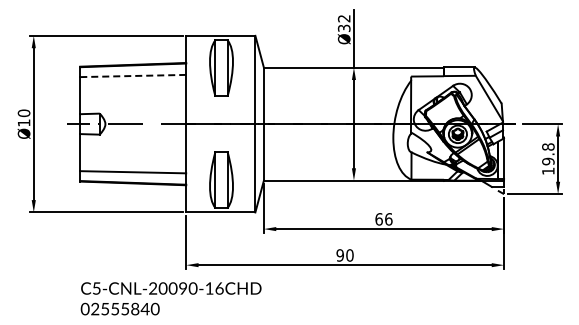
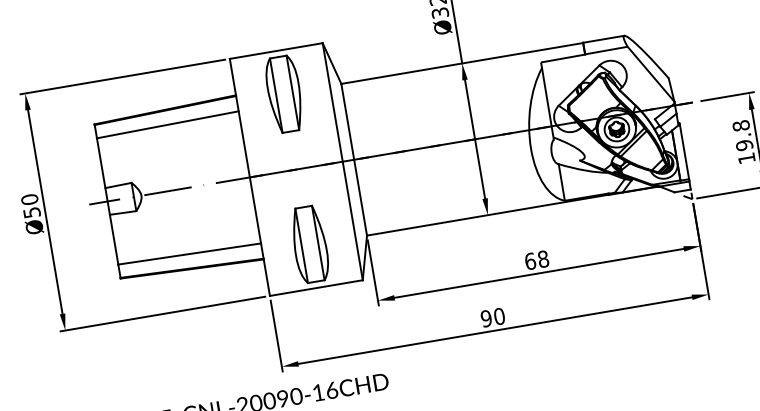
line: (133, 76) -> (168, 125), dashed -> solid
text: (24, 122) -> (32, 211), Ø10 -> Ø50
text: (388, 219) -> (543, 259), 66 -> 68

